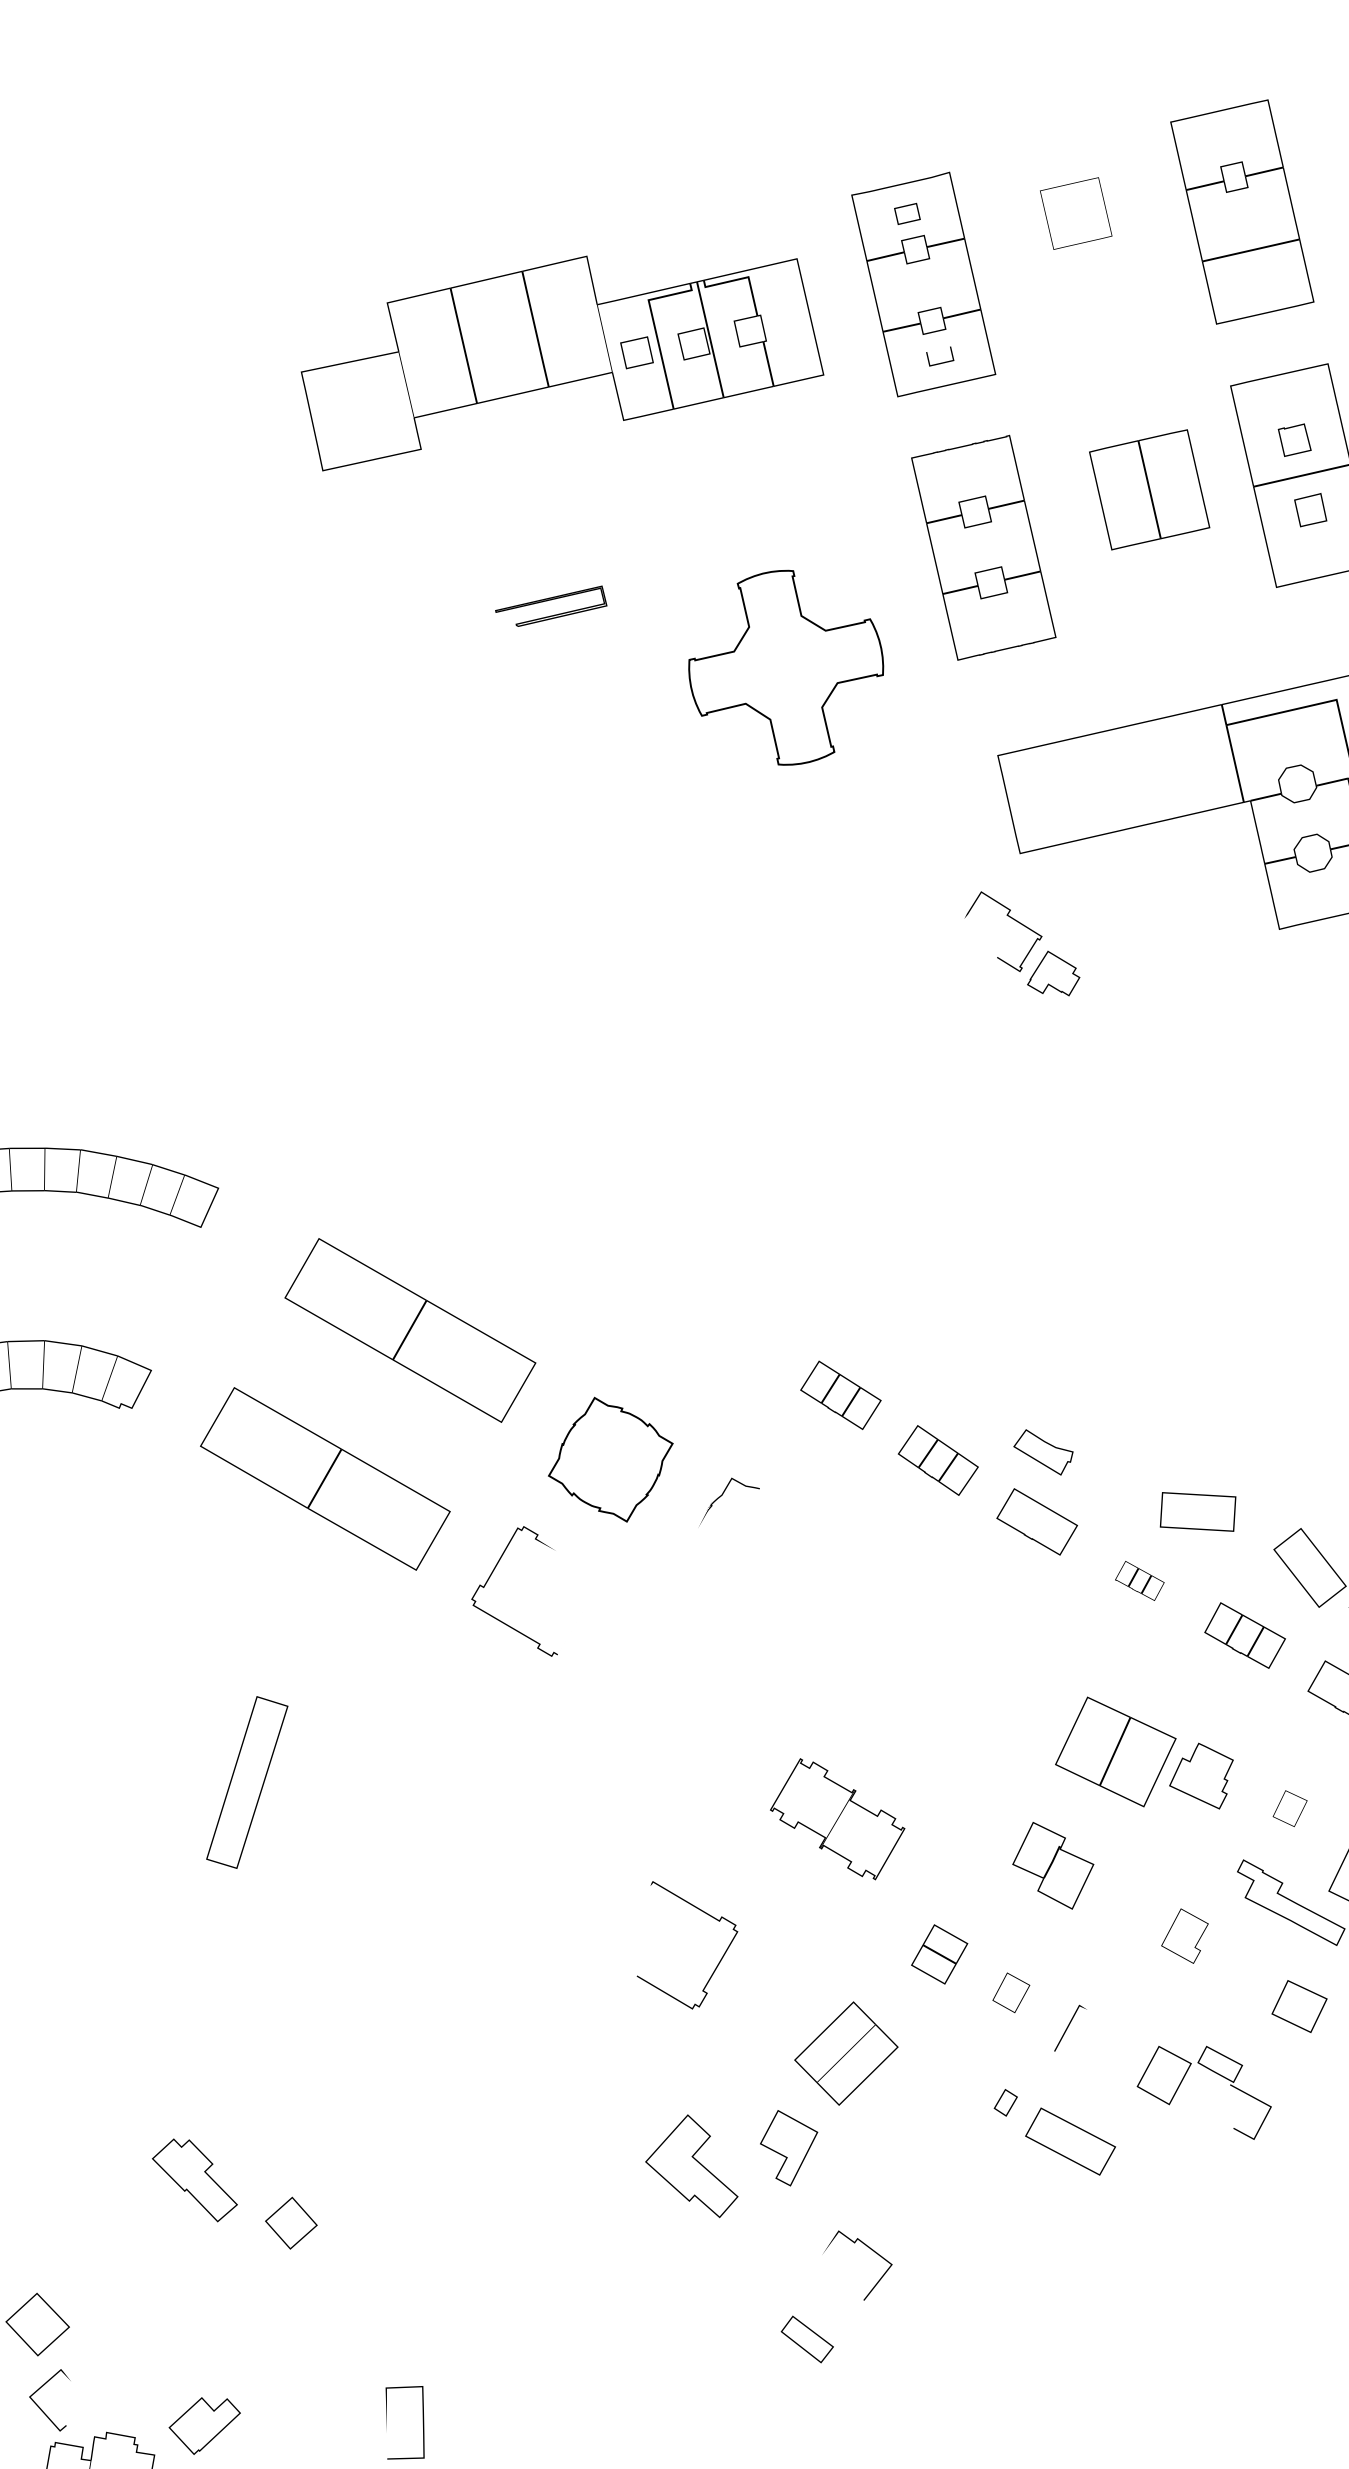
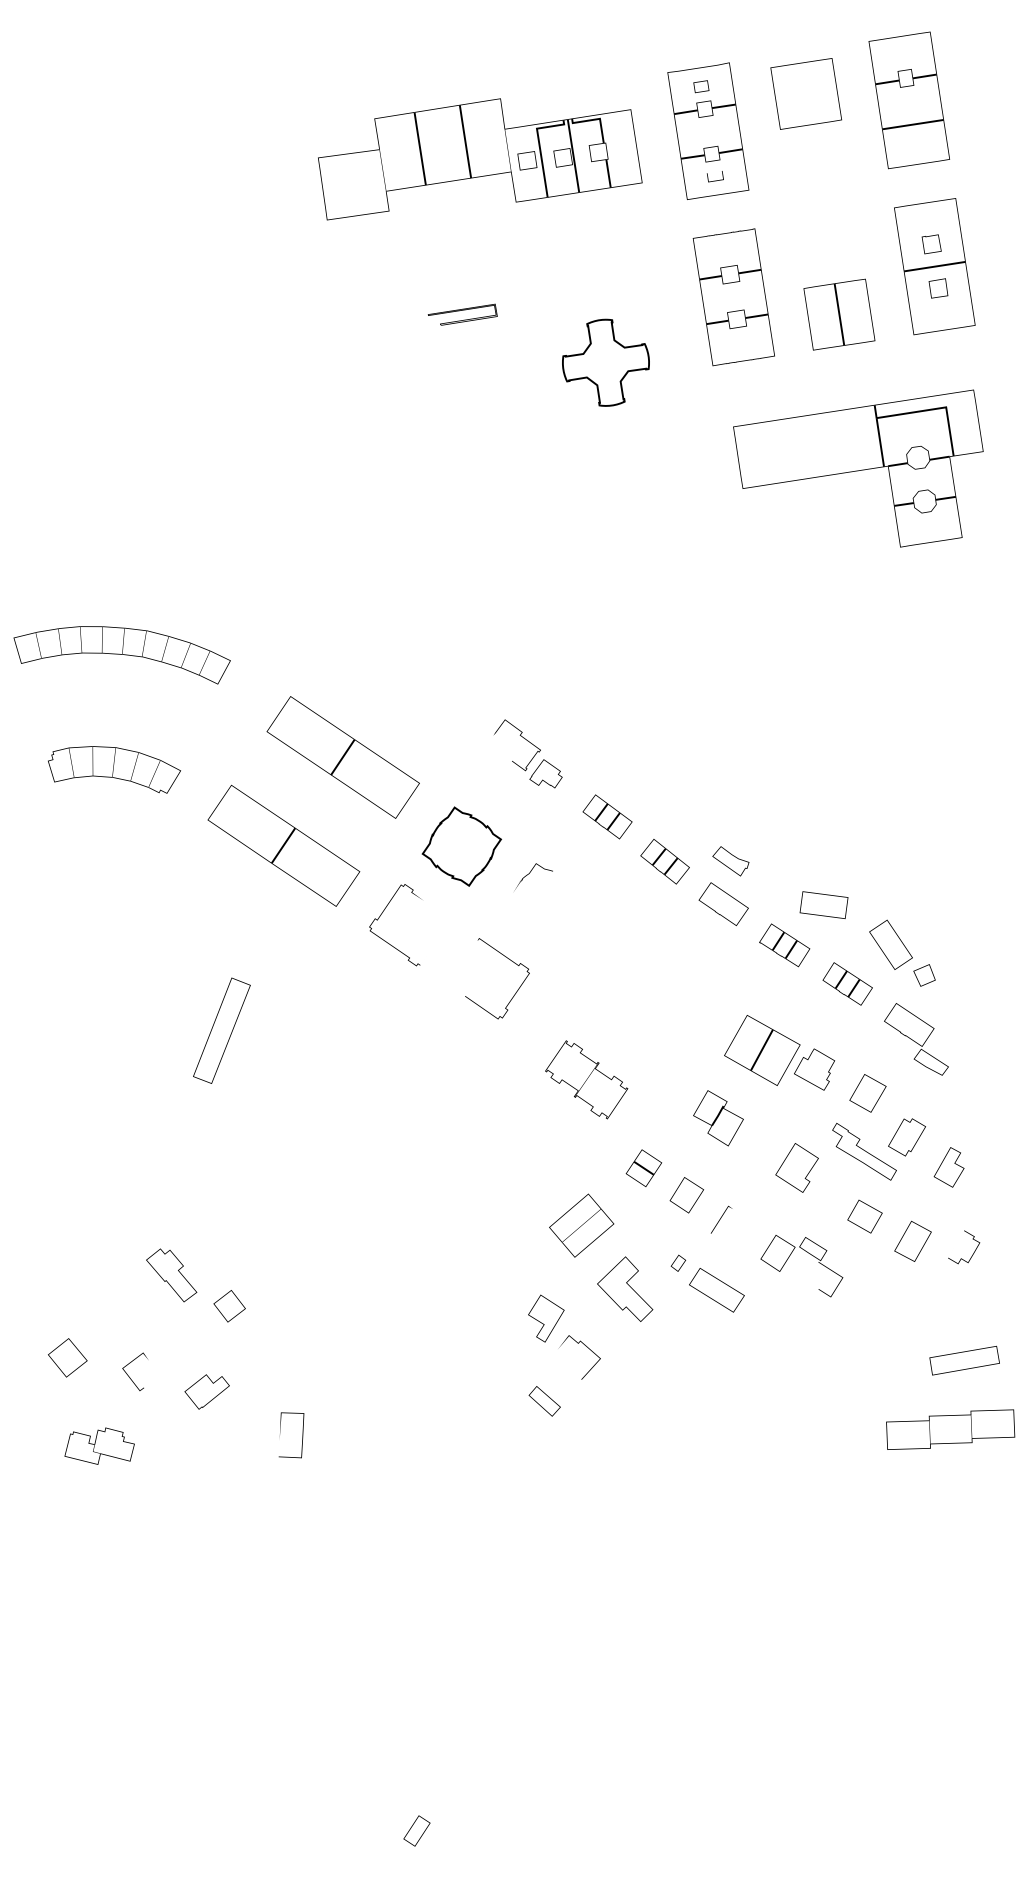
part: (1075, 212) -> (805, 93), size x1.67
part: (1149, 489) -> (839, 314), moved
part: (785, 667) -> (605, 362), size x0.71
part: (1029, 949) -> (532, 757), moved
part: (1139, 1581) -> (784, 945), size x1.67
part: (1289, 1808) -> (867, 1093), size x1.67
part: (702, 1912) -> (508, 959), moved
part: (1184, 1935) -> (796, 1167), size x1.43
part: (1010, 1993) -> (686, 1195), size x1.43
part: (789, 2147) -> (546, 1318), moved
part: (691, 2165) -> (625, 1288), moved
part: (41, 2409) -> (129, 1376), moved
part: (203, 2424) -> (206, 1391), moved

